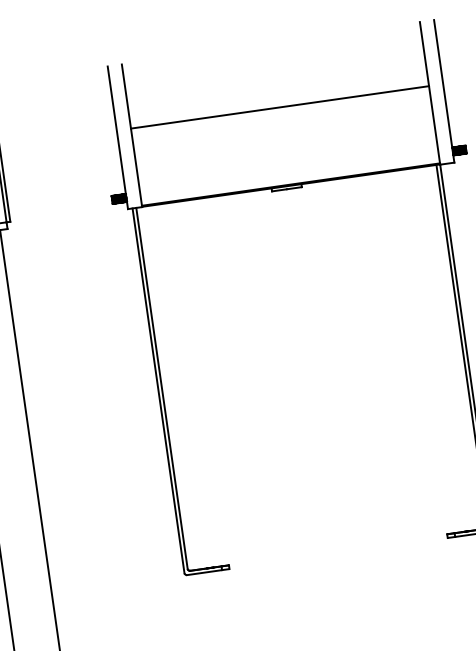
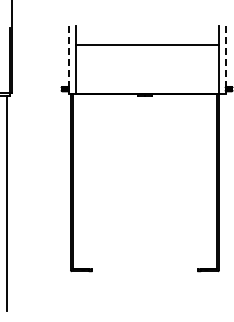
line: (443, 92) -> (225, 60), solid -> dashed
line: (280, 106) -> (147, 44), moved
line: (117, 138) -> (68, 60), solid -> dashed

